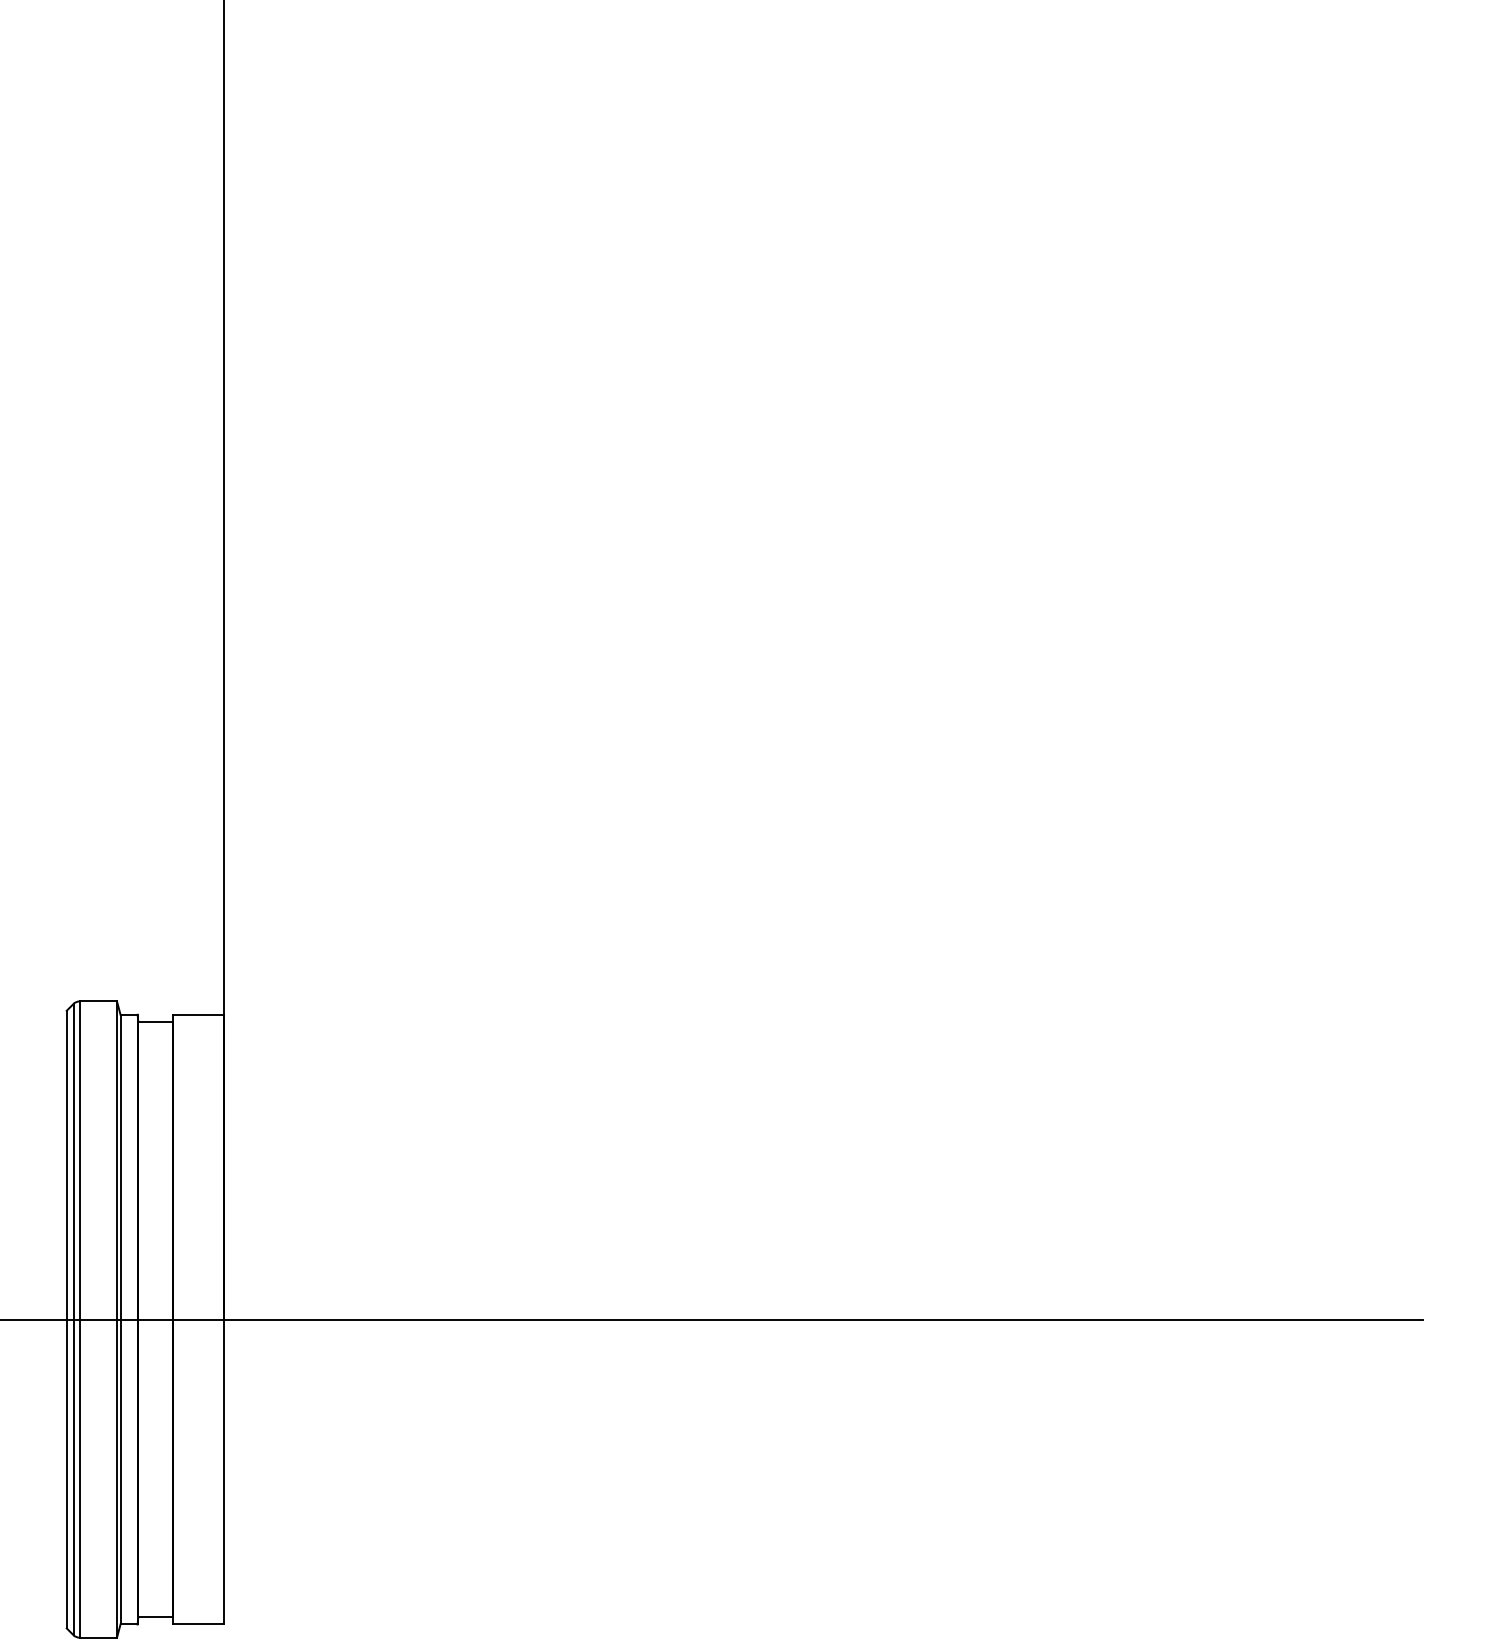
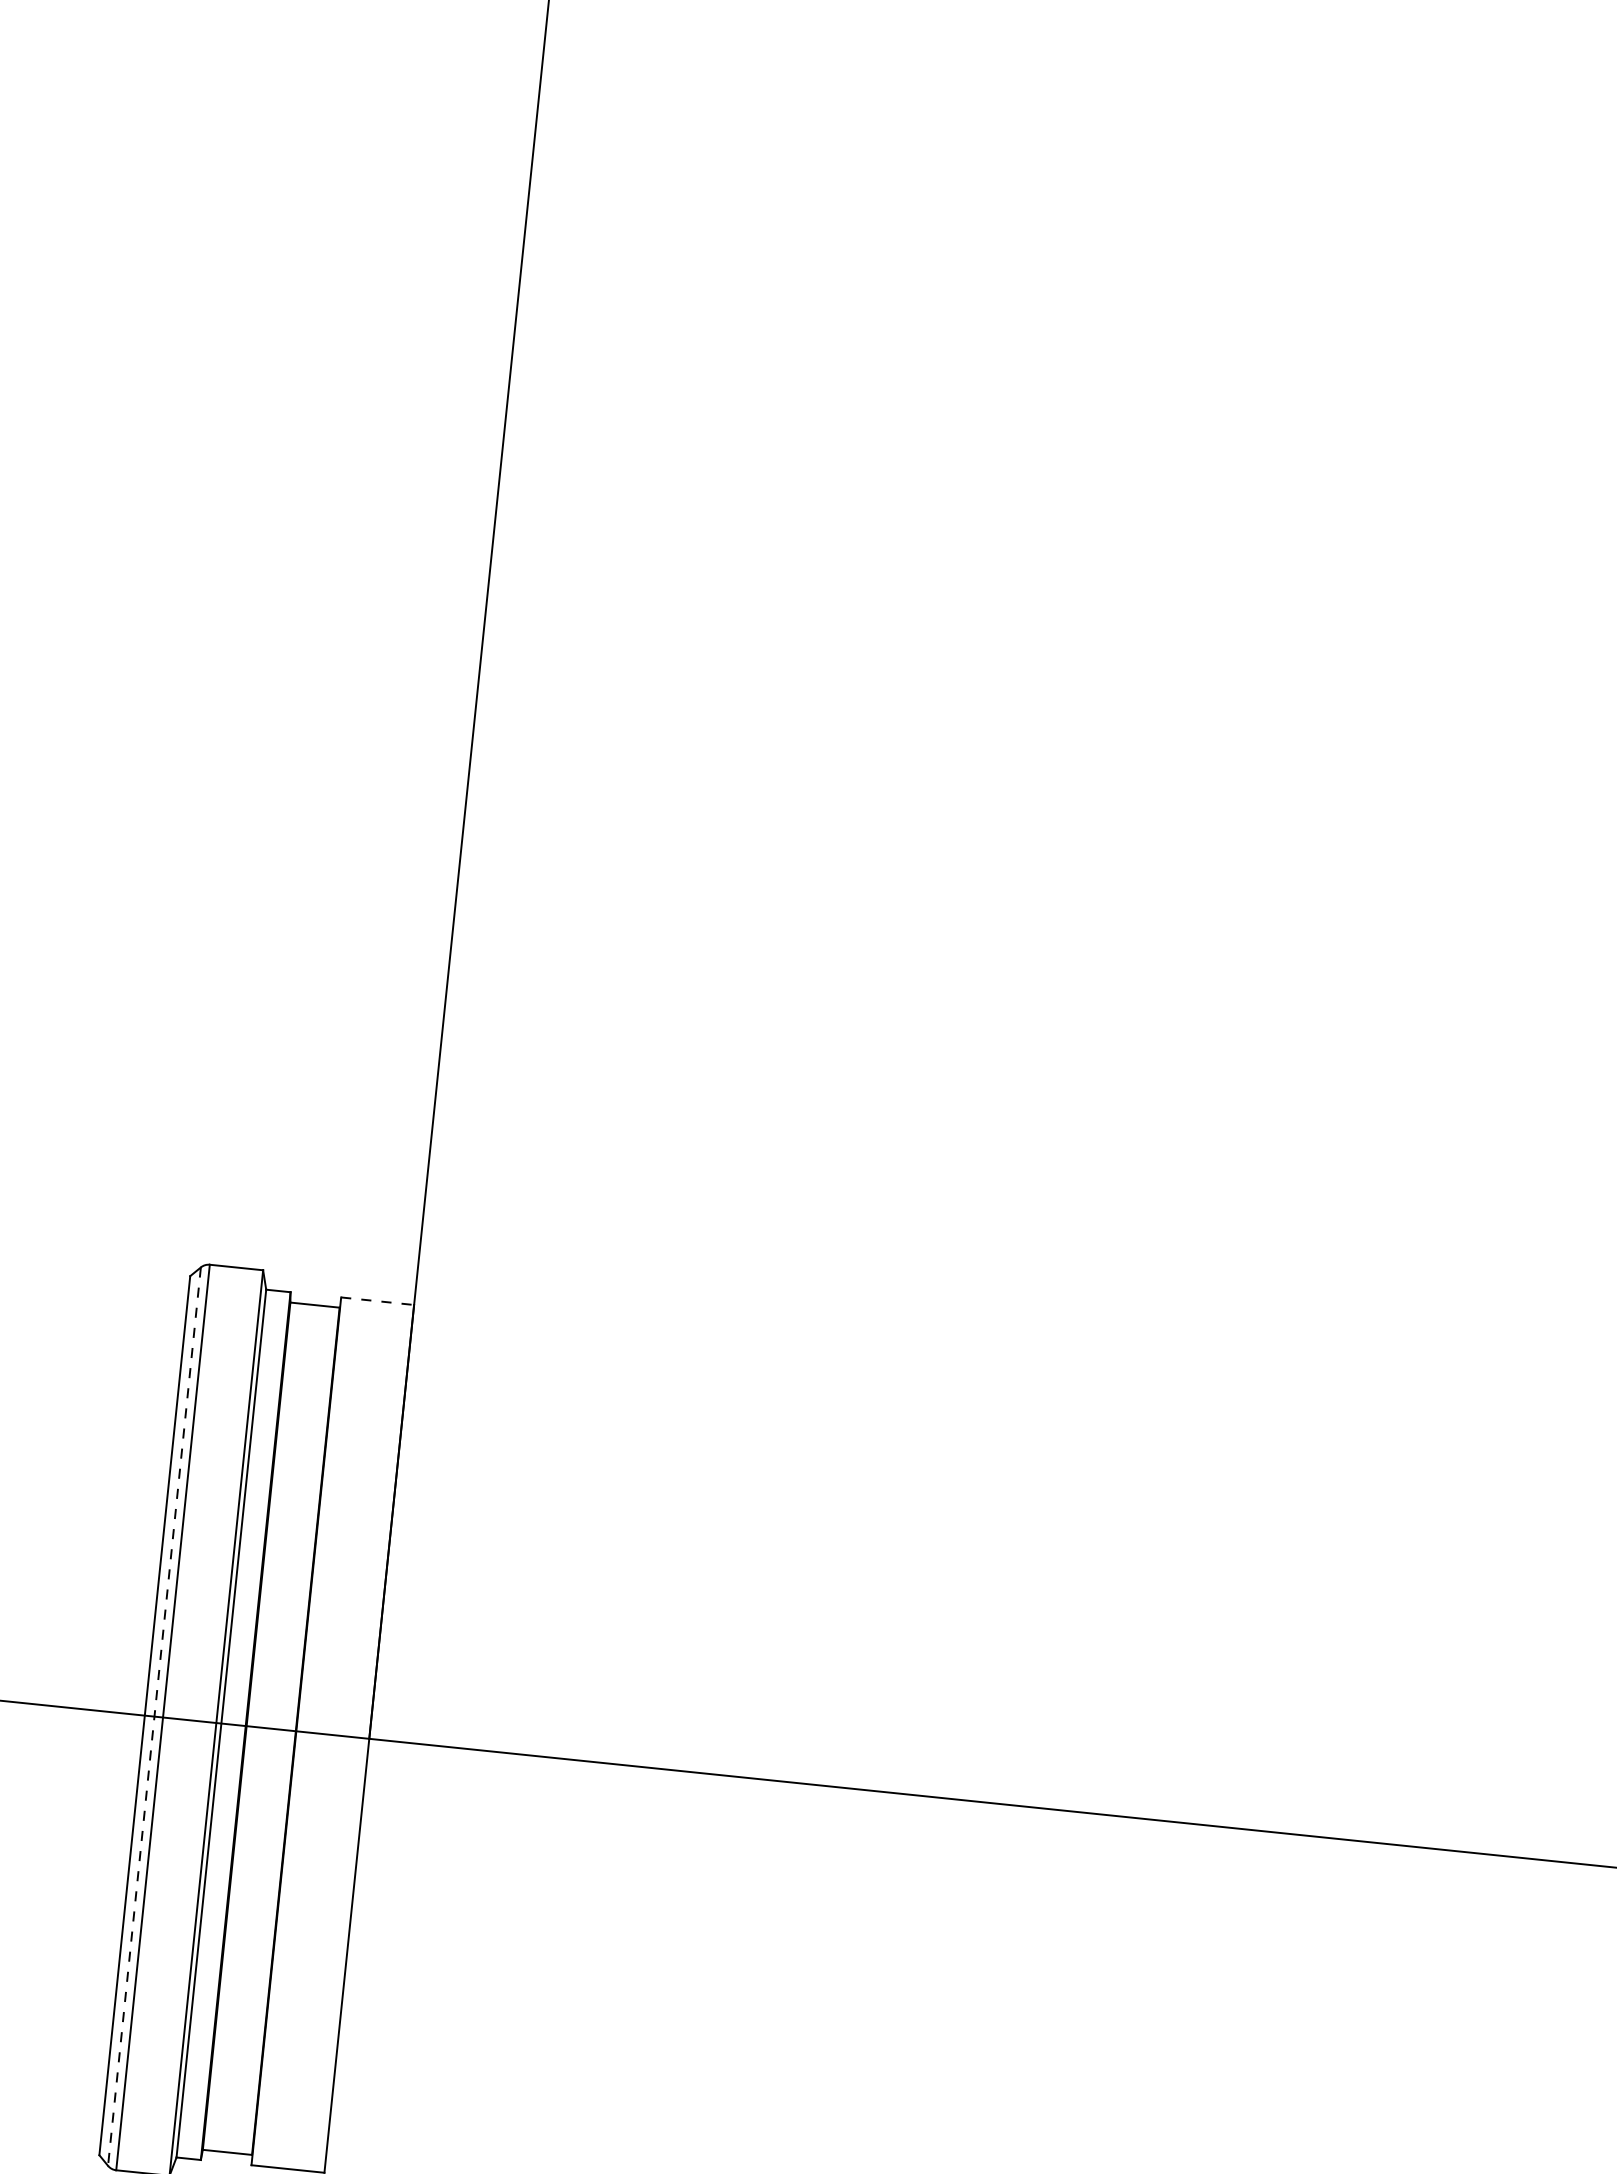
line: (198, 1014) -> (377, 1300), solid -> dashed
line: (73, 1319) -> (154, 1716), solid -> dashed

